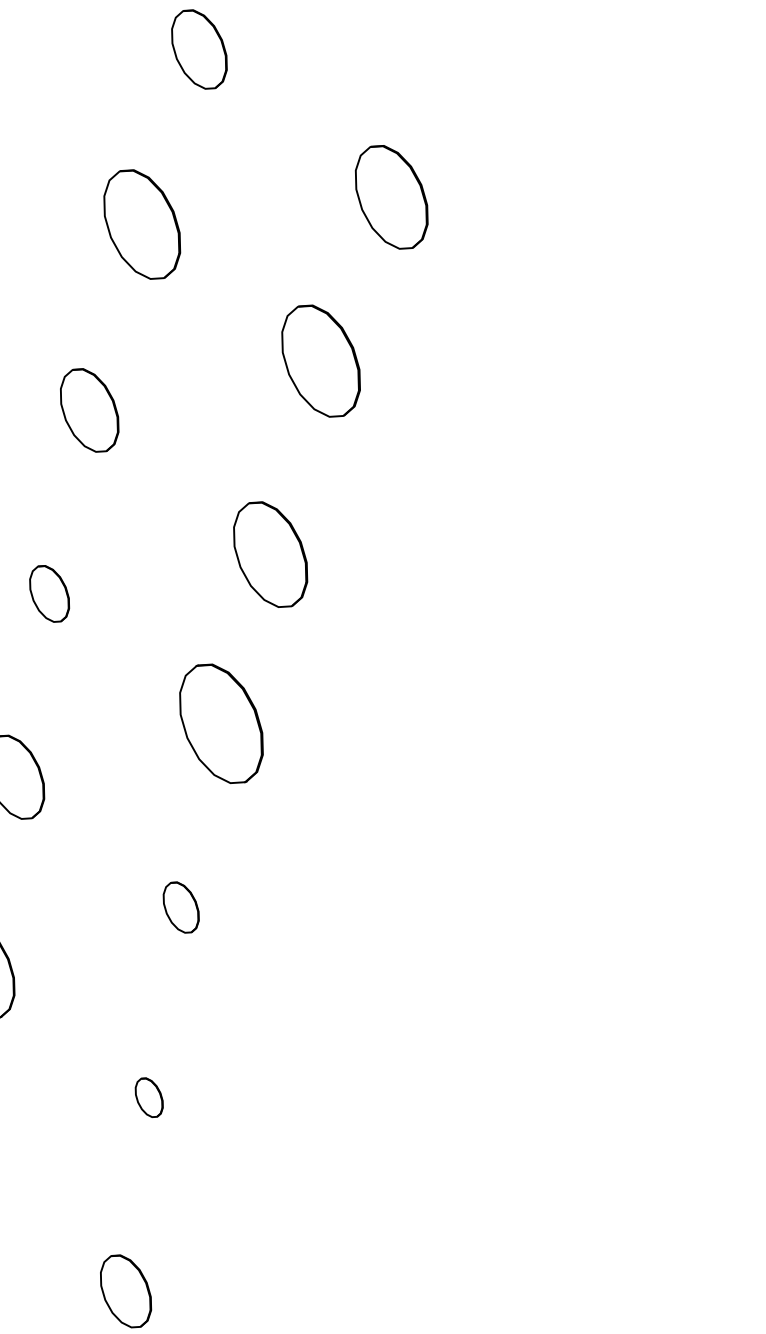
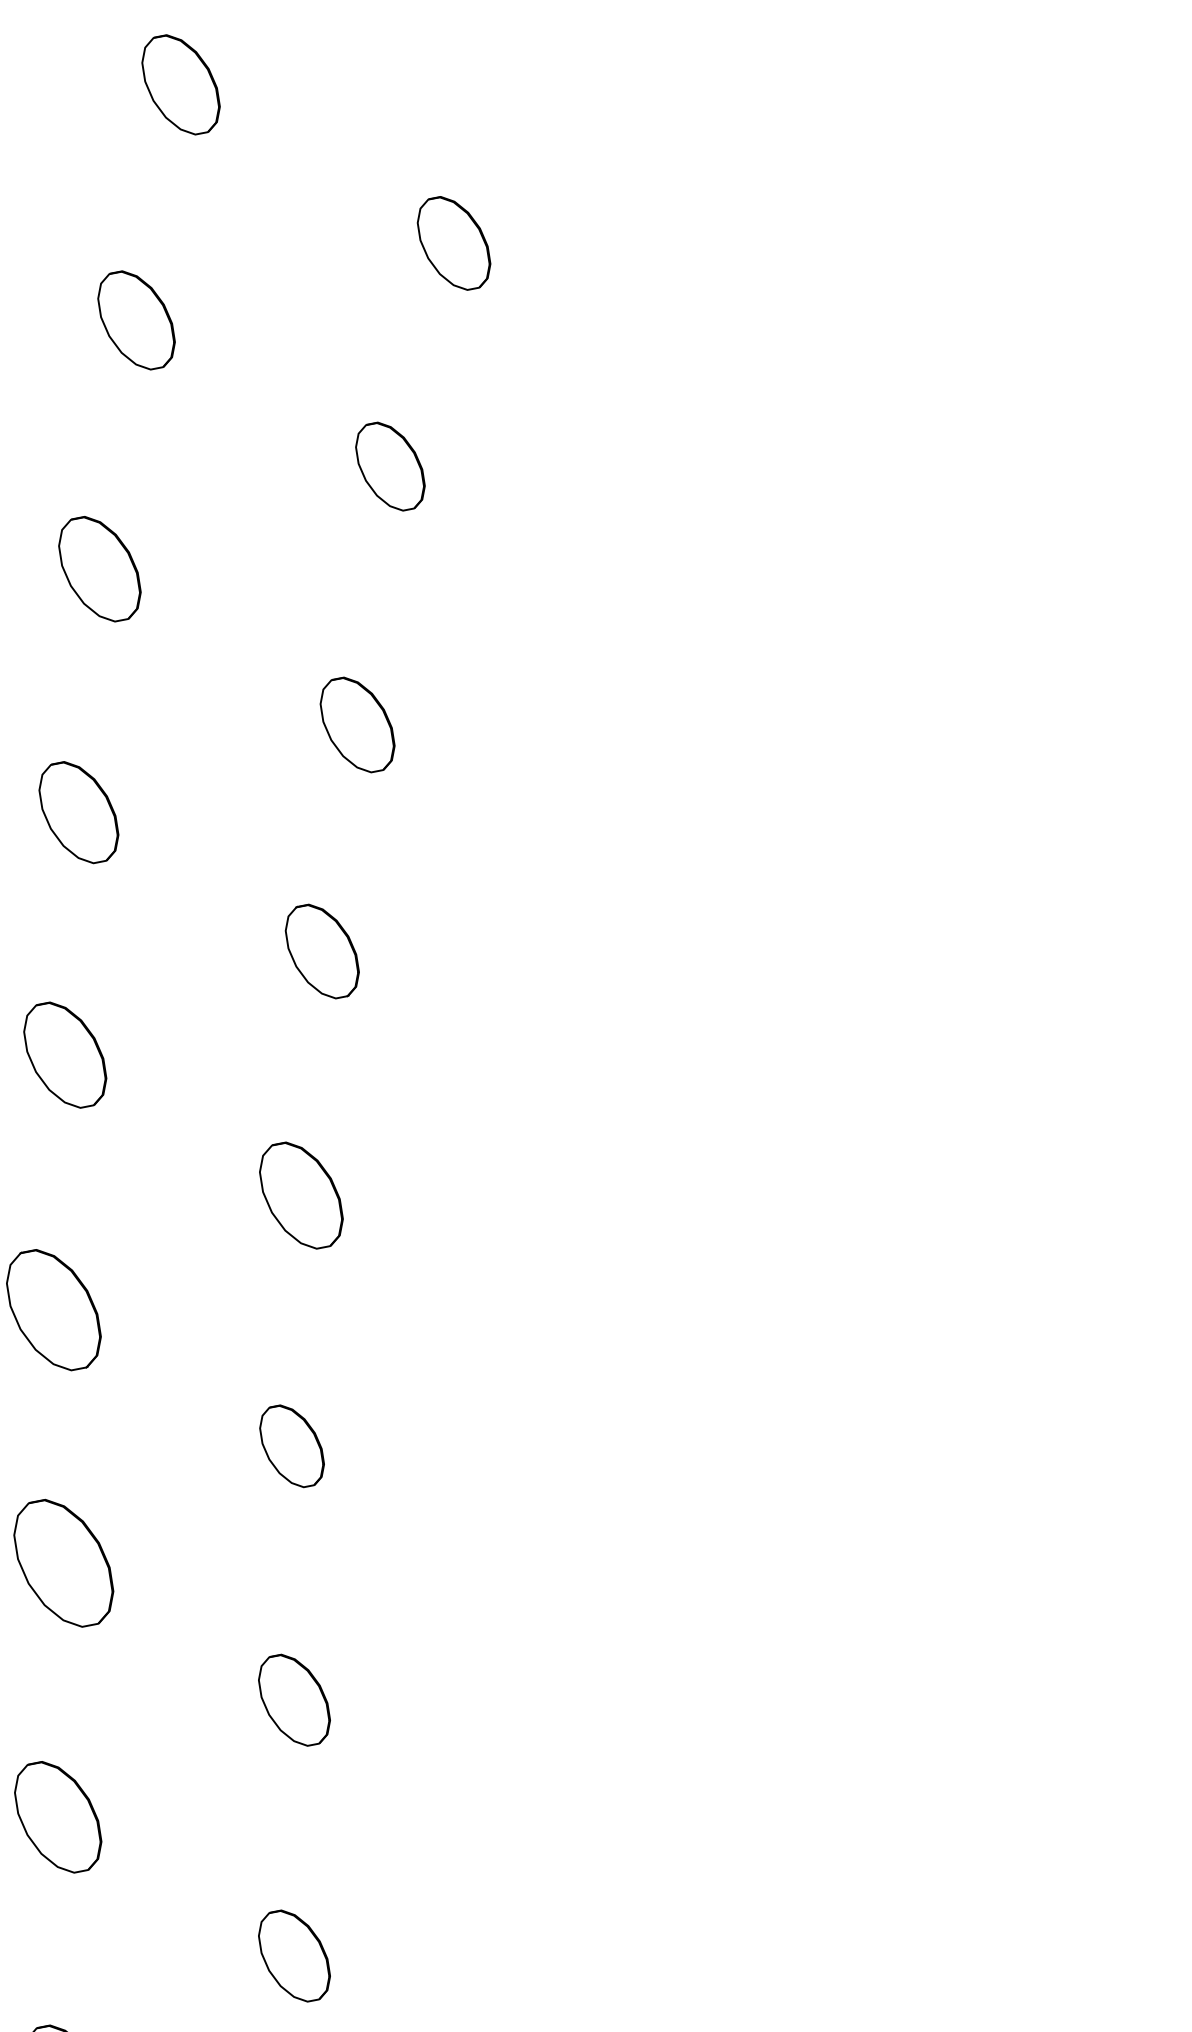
part: (391, 197) -> (453, 243), size x0.71
part: (142, 224) -> (136, 320), size x0.71
part: (321, 361) -> (390, 466), size x0.62
part: (270, 554) -> (357, 724), size x0.71
part: (49, 593) -> (78, 812), size x1.43
part: (220, 723) -> (321, 951), size x0.62
part: (181, 907) -> (301, 1195), size x1.67
part: (148, 1097) -> (291, 1446), size x1.67

